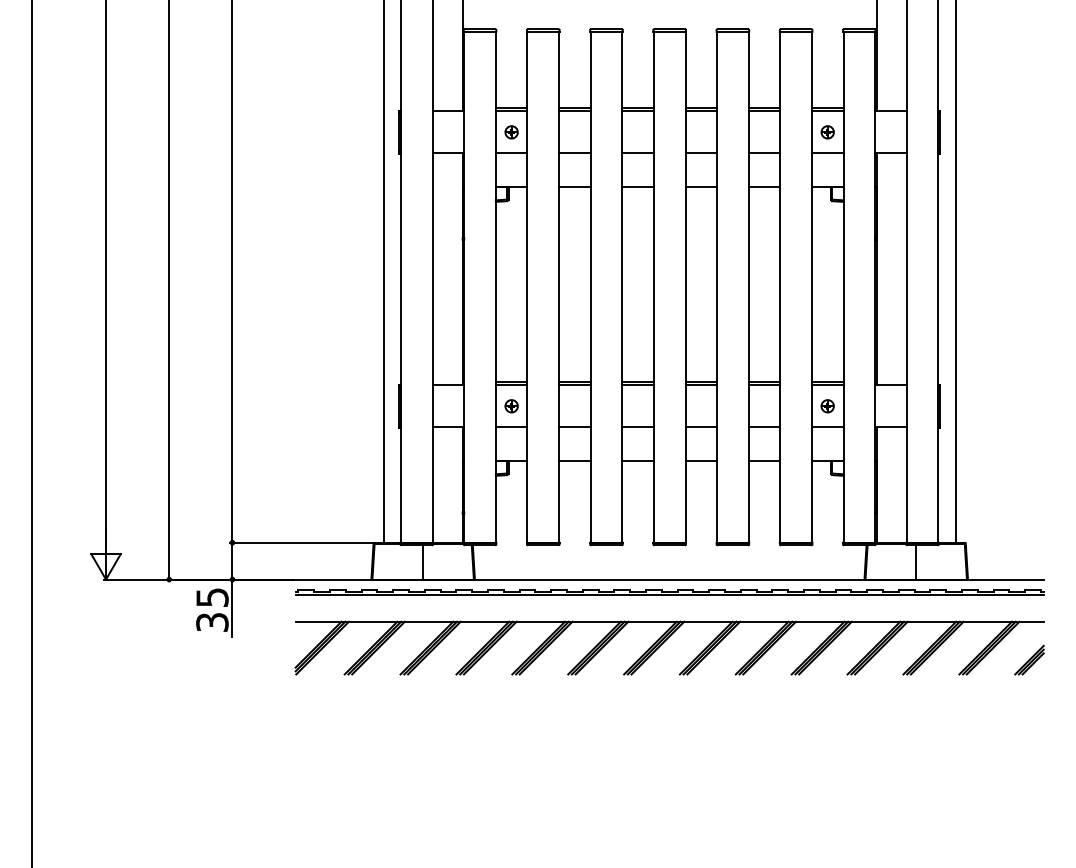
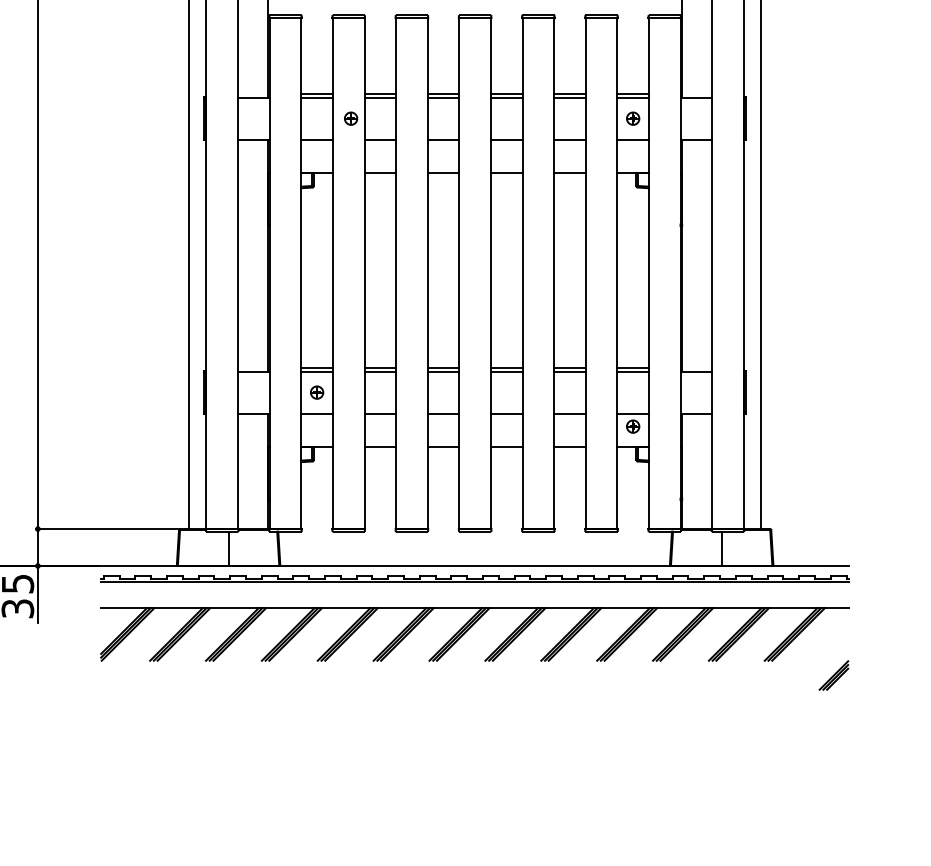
part: (511, 132) -> (350, 118), moved
part: (827, 406) -> (632, 426), moved
part: (1029, 659) -> (833, 674), moved

